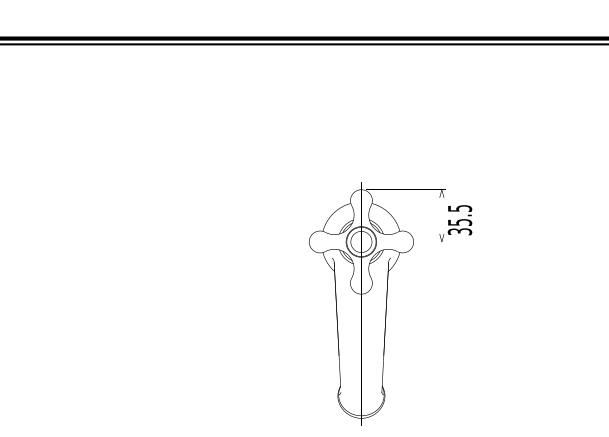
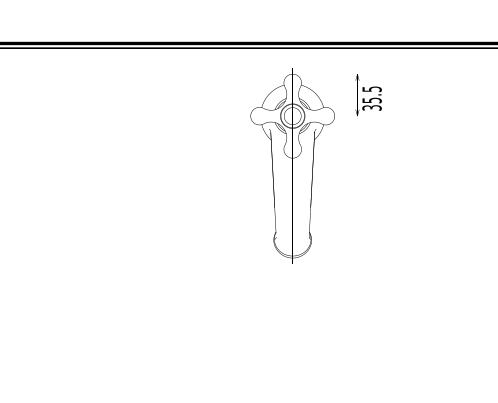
part: (389, 303) -> (315, 165), moved

